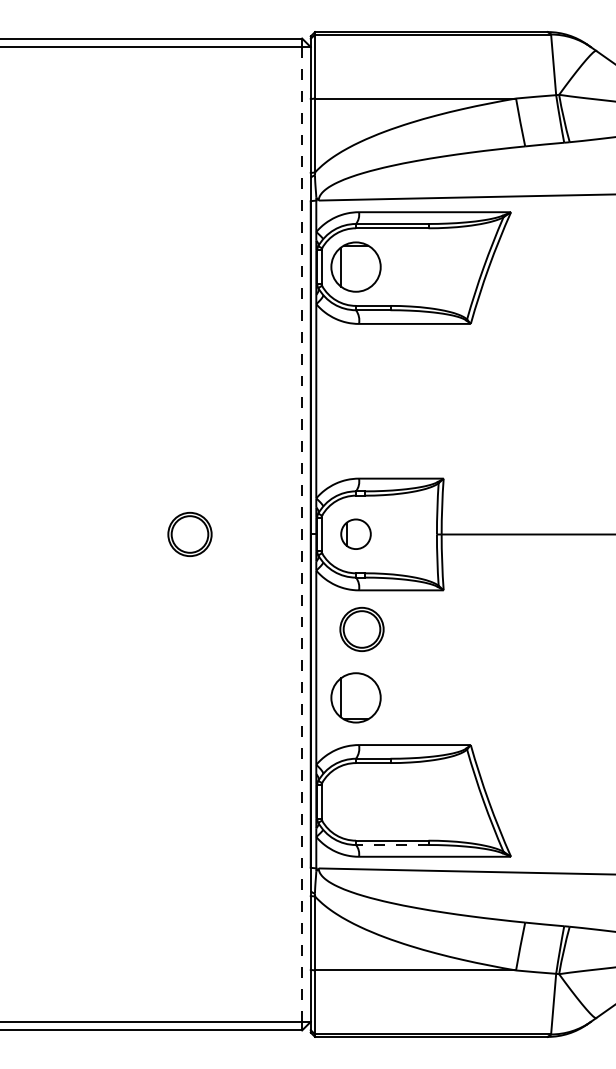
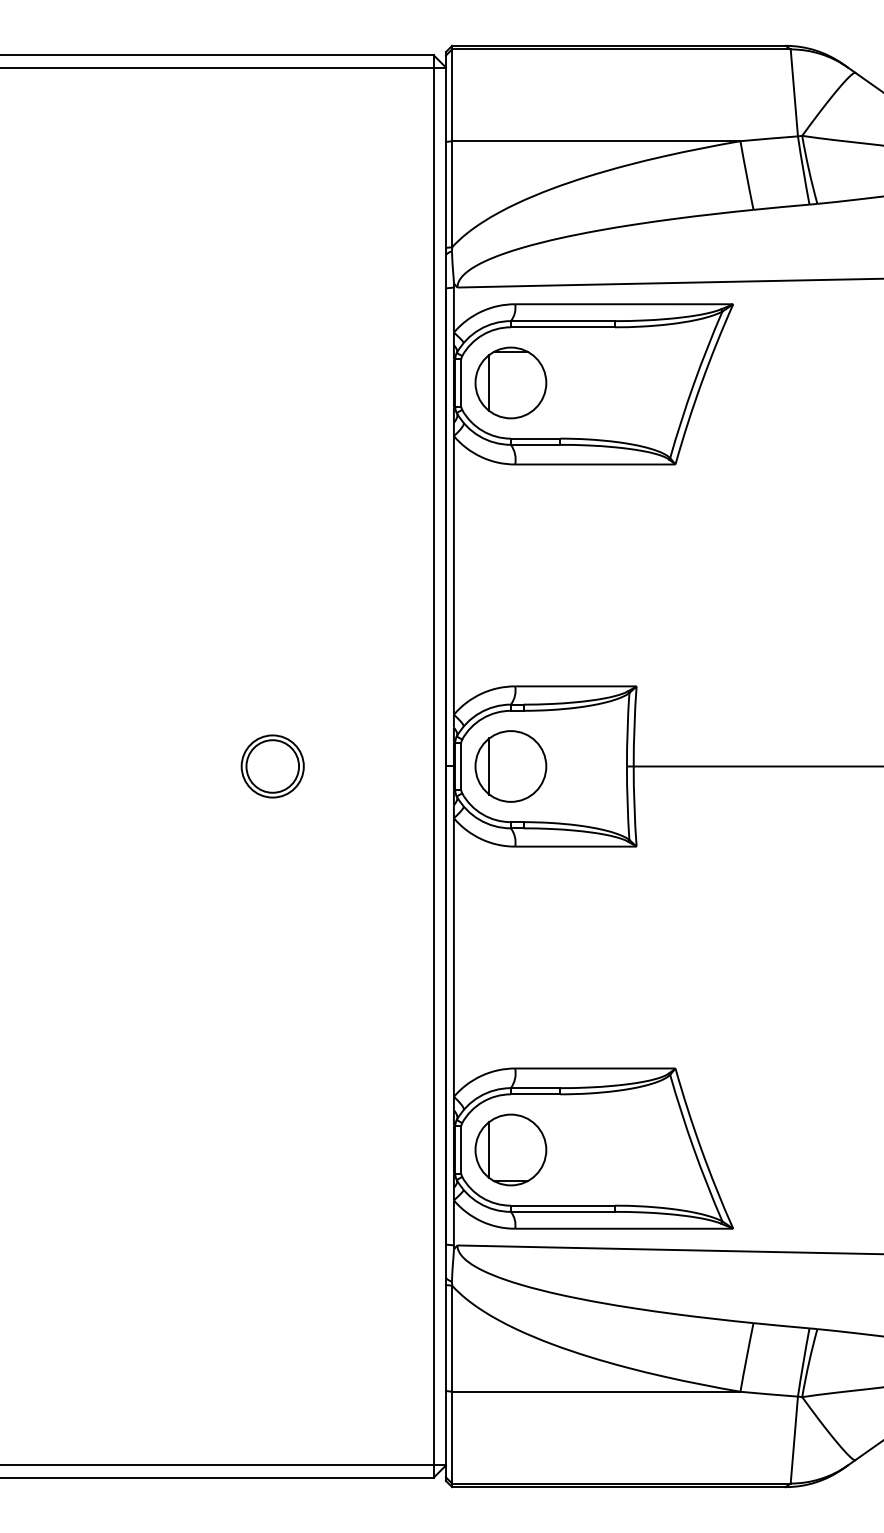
line: (302, 533) -> (434, 765), dashed -> solid
part: (355, 533) -> (510, 765), size x1.67
part: (361, 628) -> (518, 901), removed
part: (355, 697) -> (510, 1149), moved
line: (391, 845) -> (561, 1212), dashed -> solid

